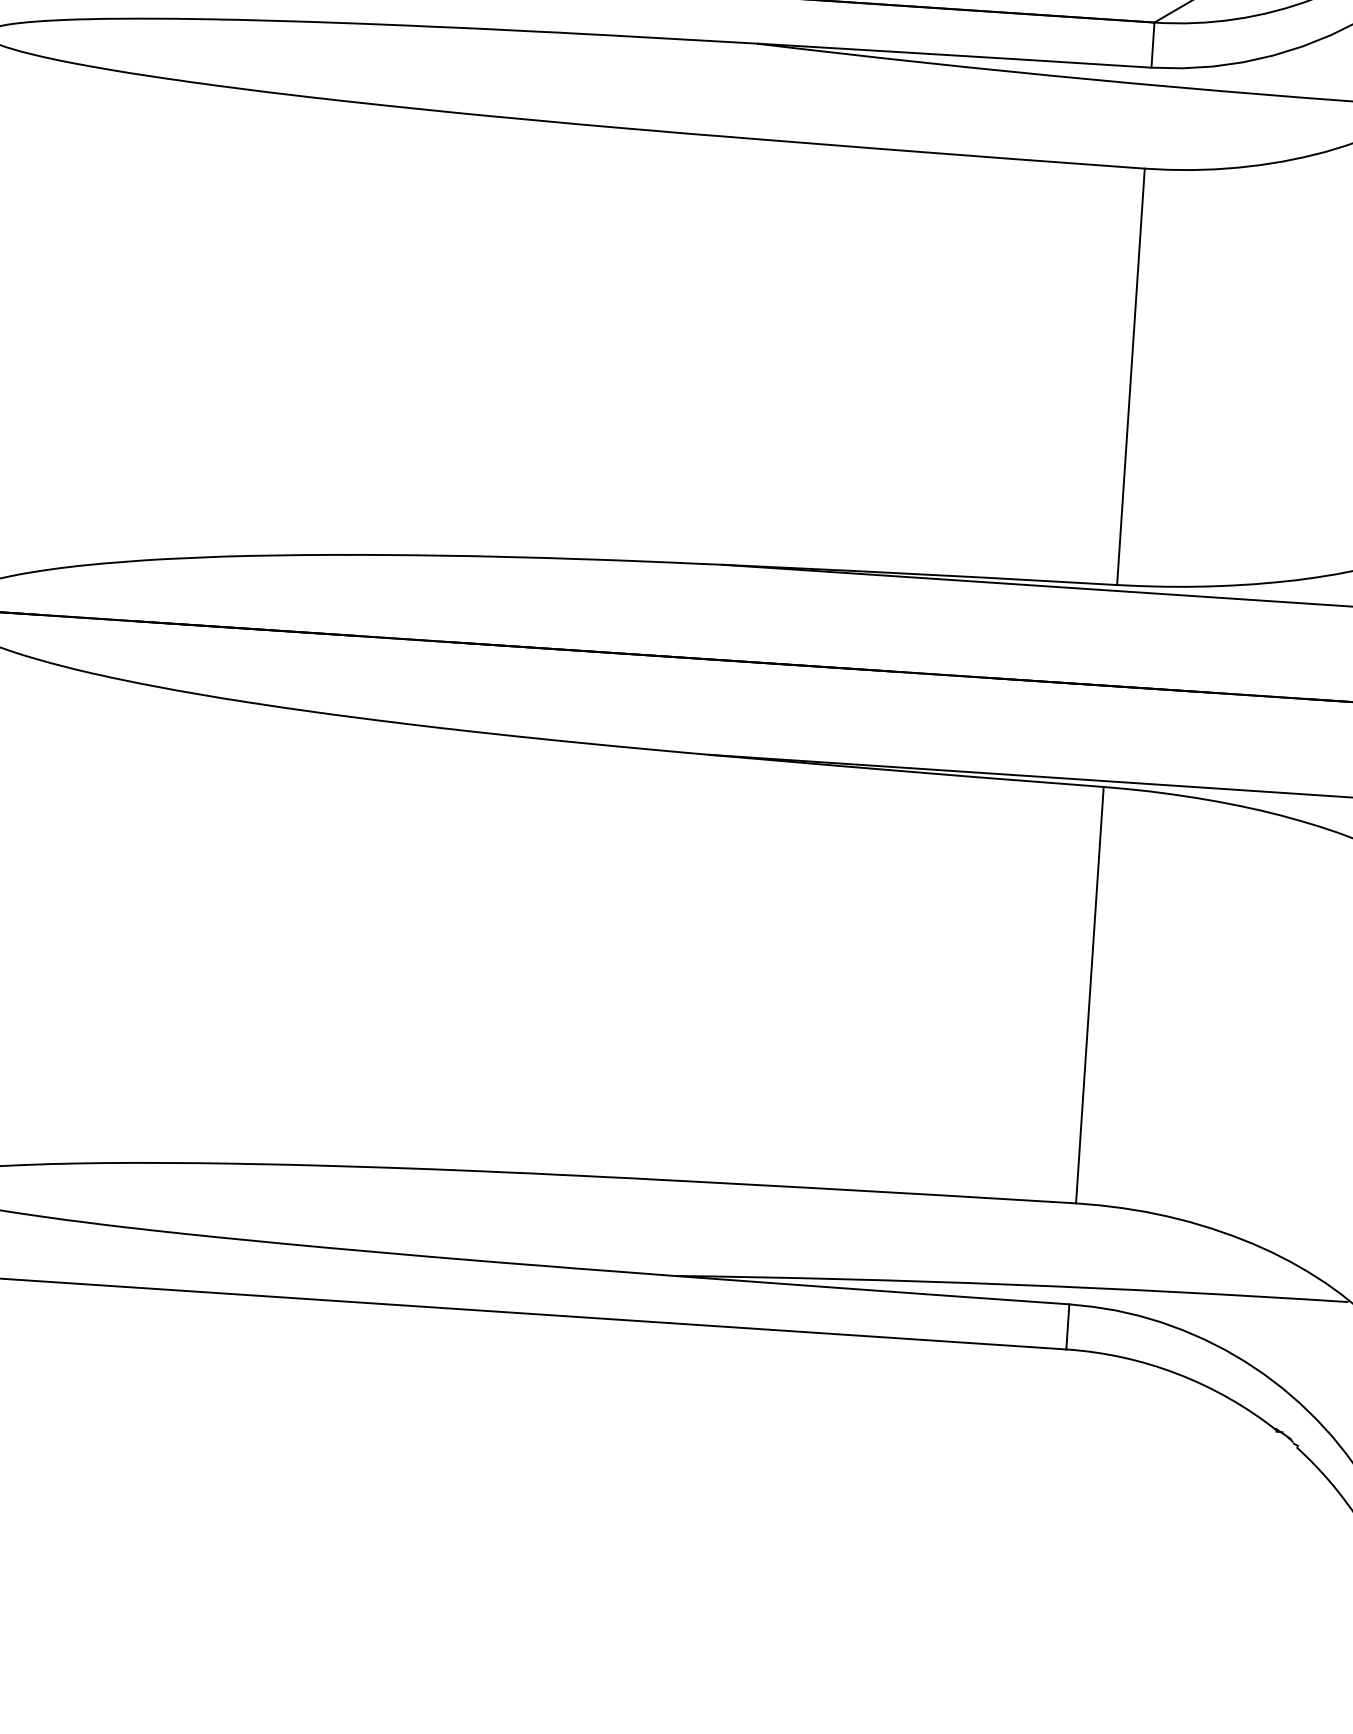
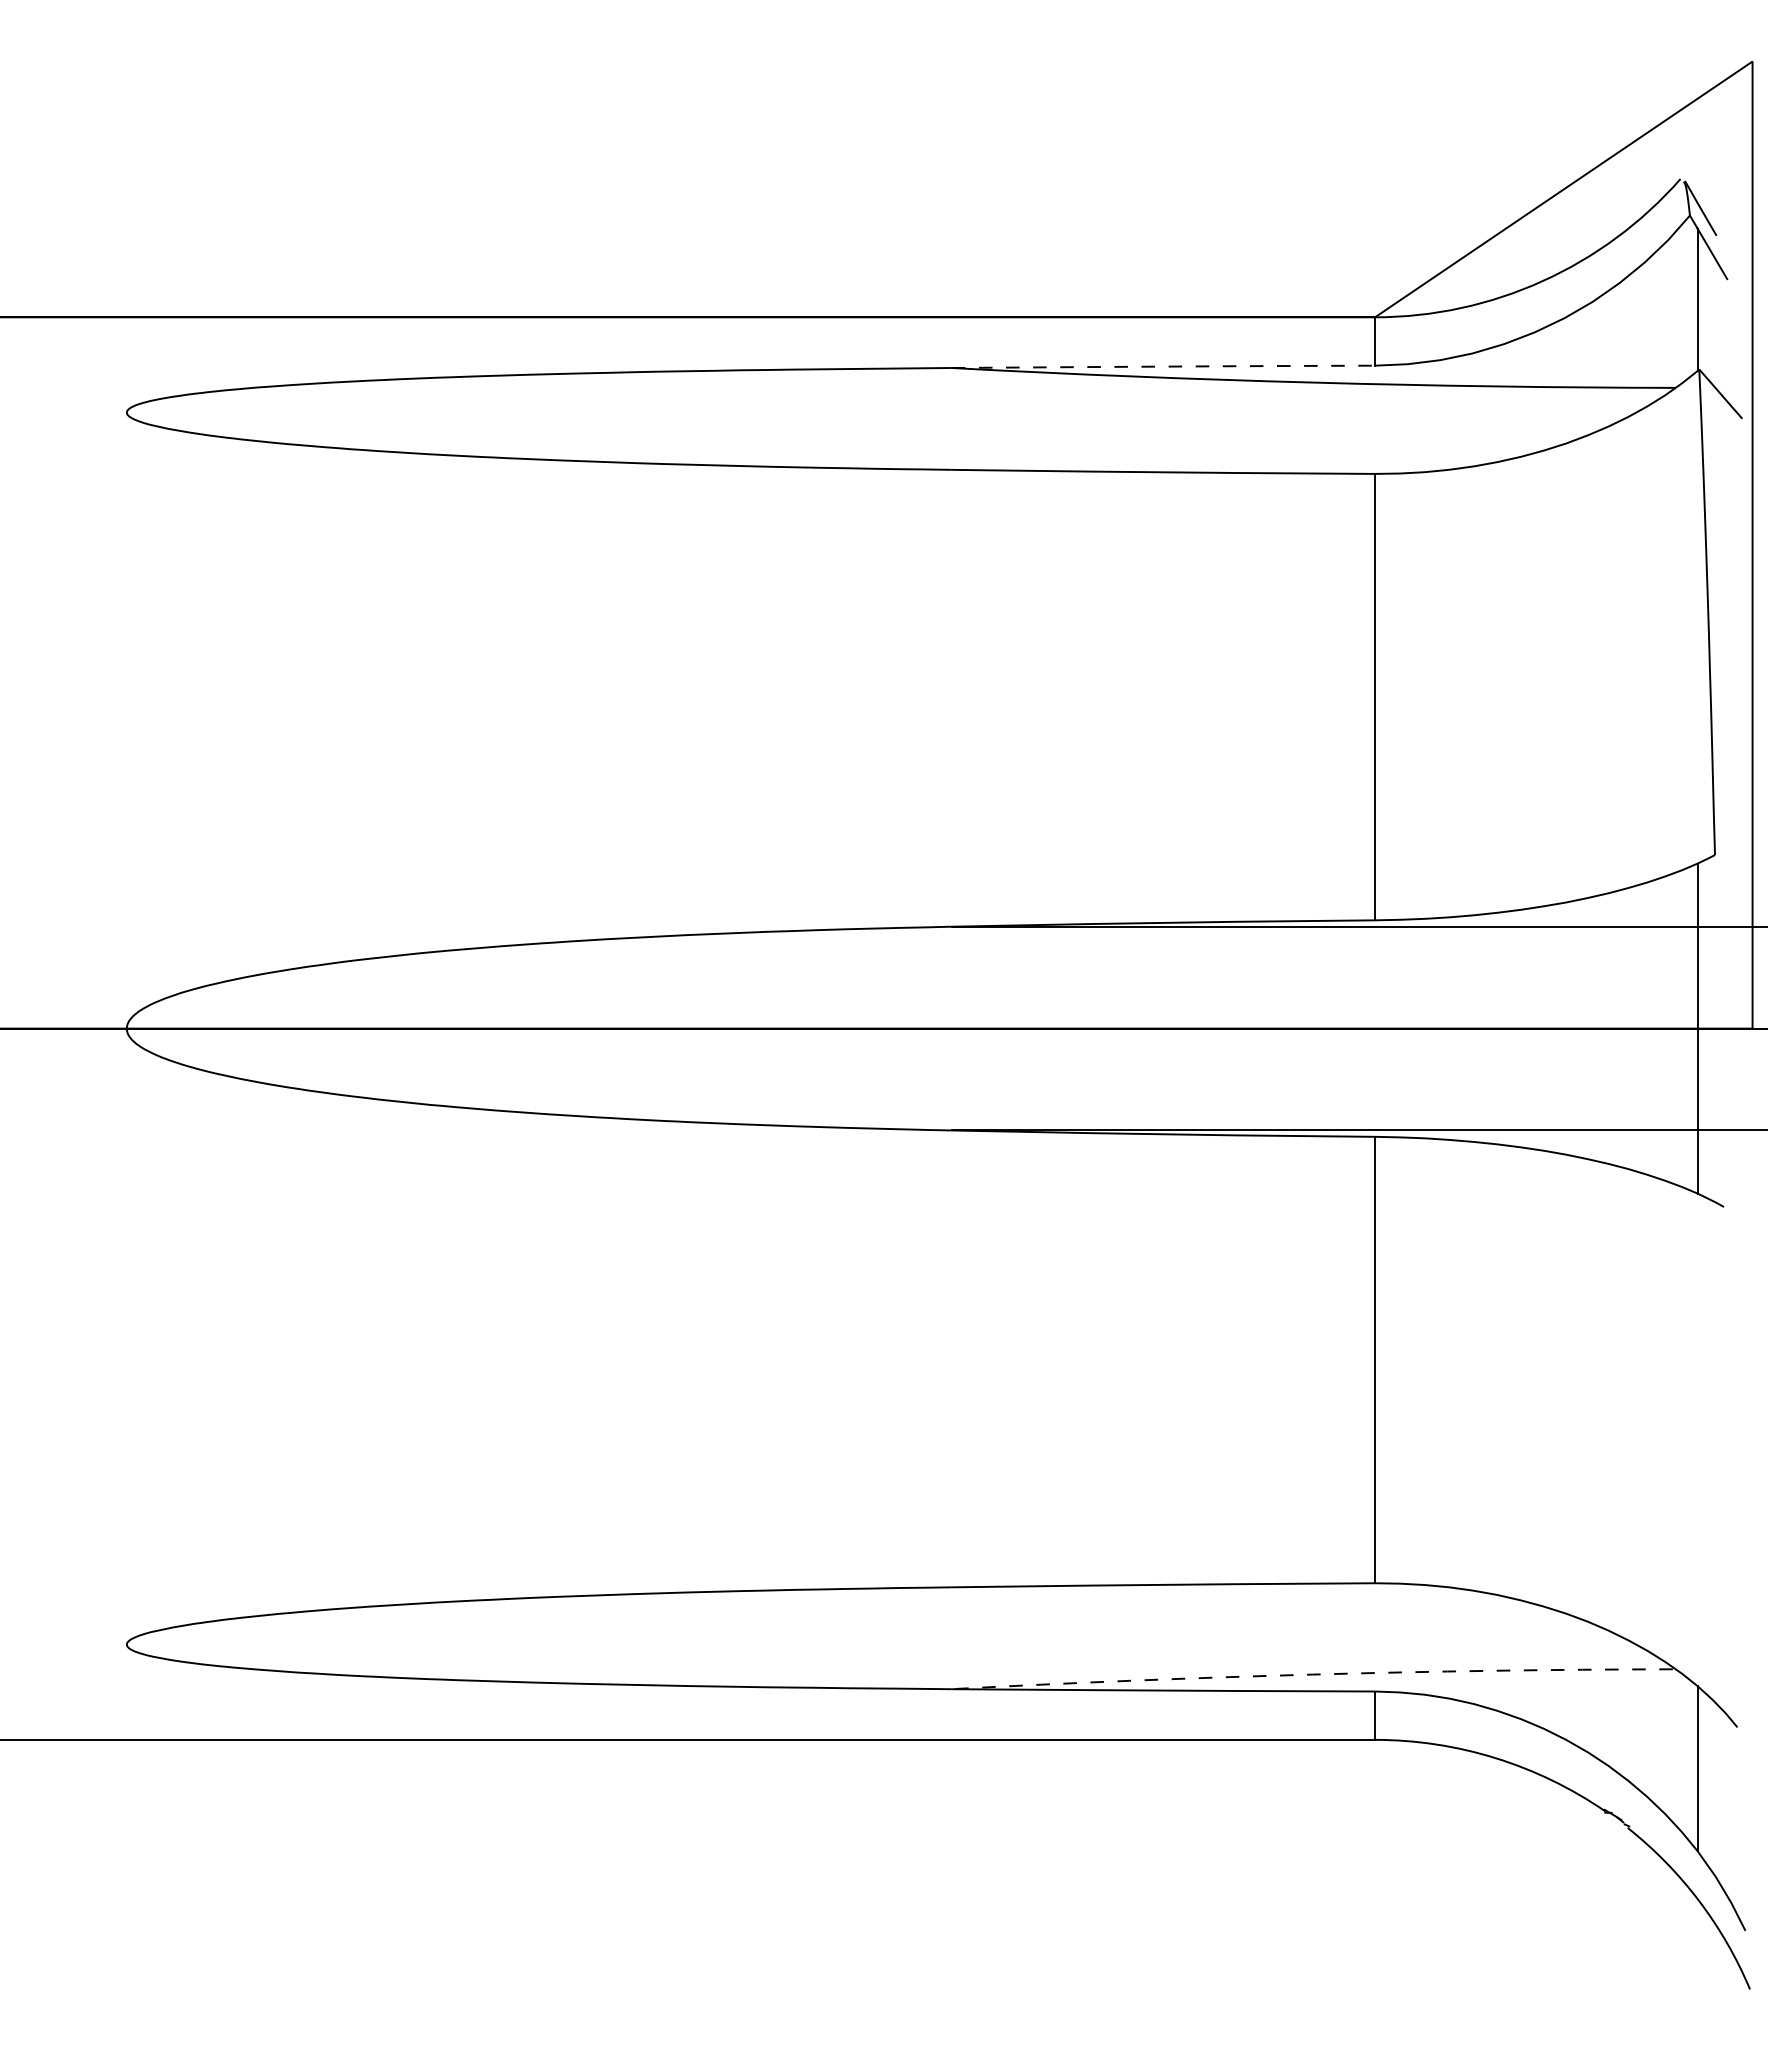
line: (954, 55) -> (1163, 366), solid -> dashed
arc: (1012, 1284) -> (1312, 1674), solid -> dashed

